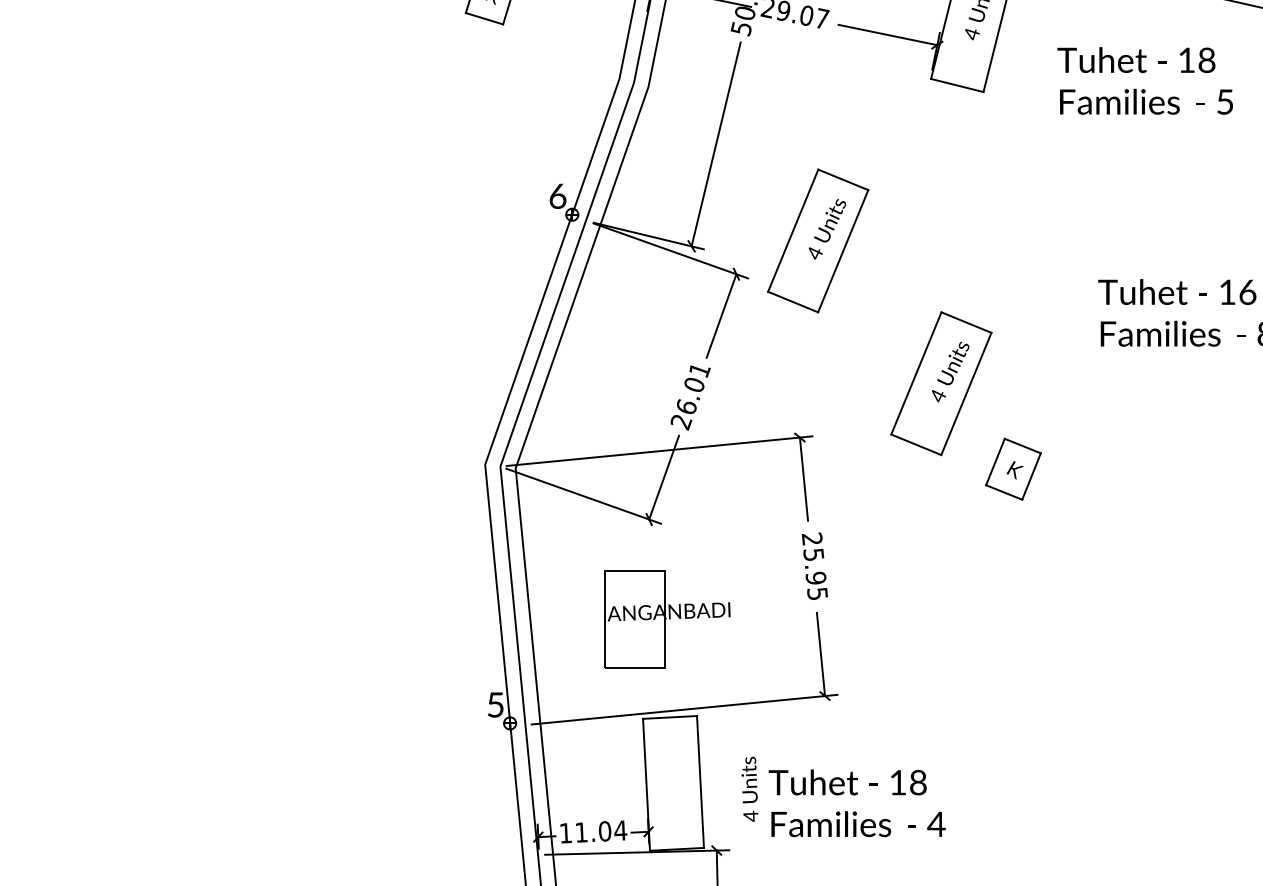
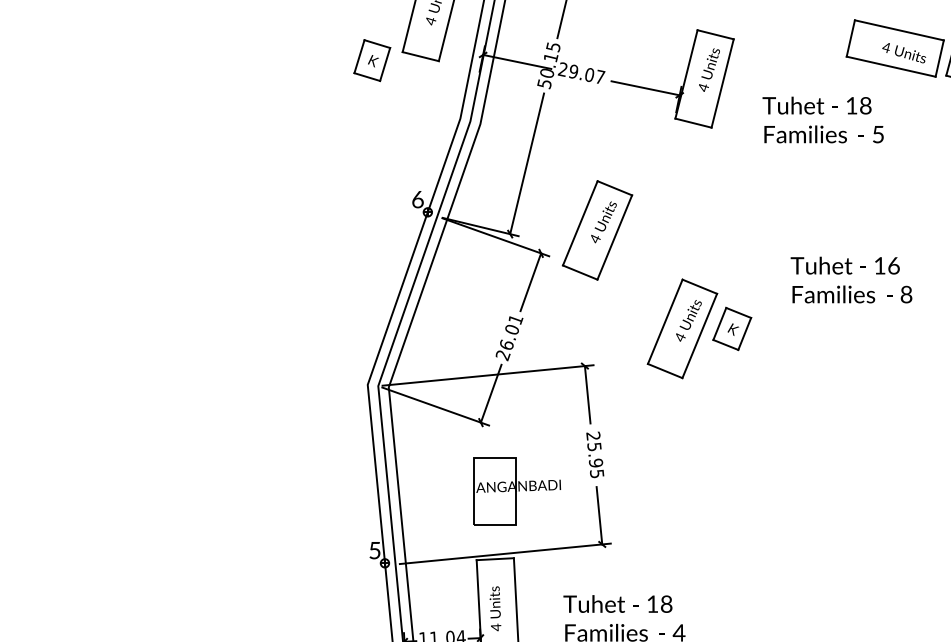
part: (1013, 468) -> (732, 328), moved
part: (667, 619) -> (517, 491), moved
text: (750, 788) -> (495, 608), moved

